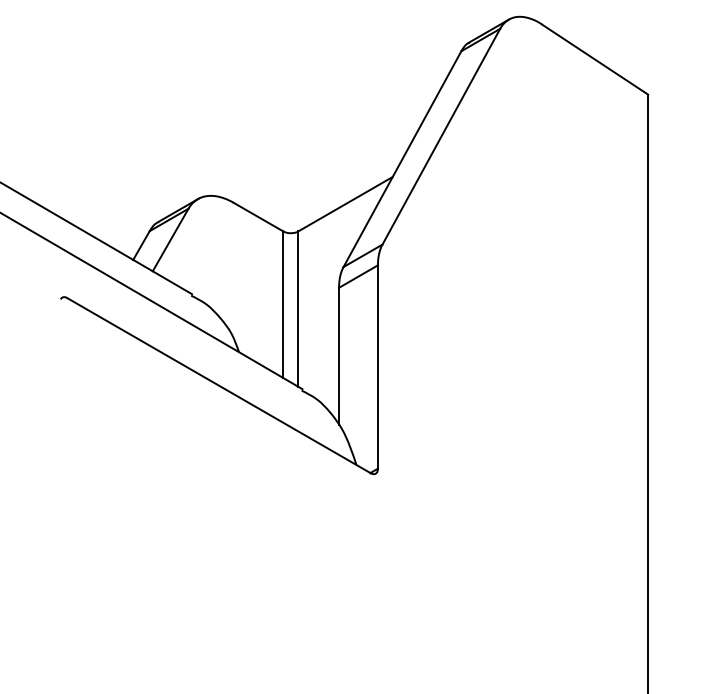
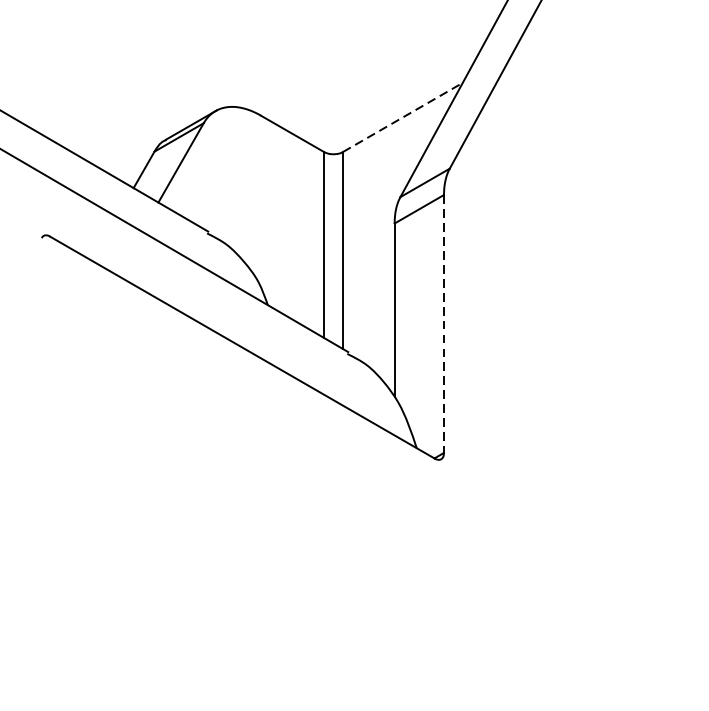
line: (346, 203) -> (404, 116), solid -> dashed
line: (377, 367) -> (443, 324), solid -> dashed

